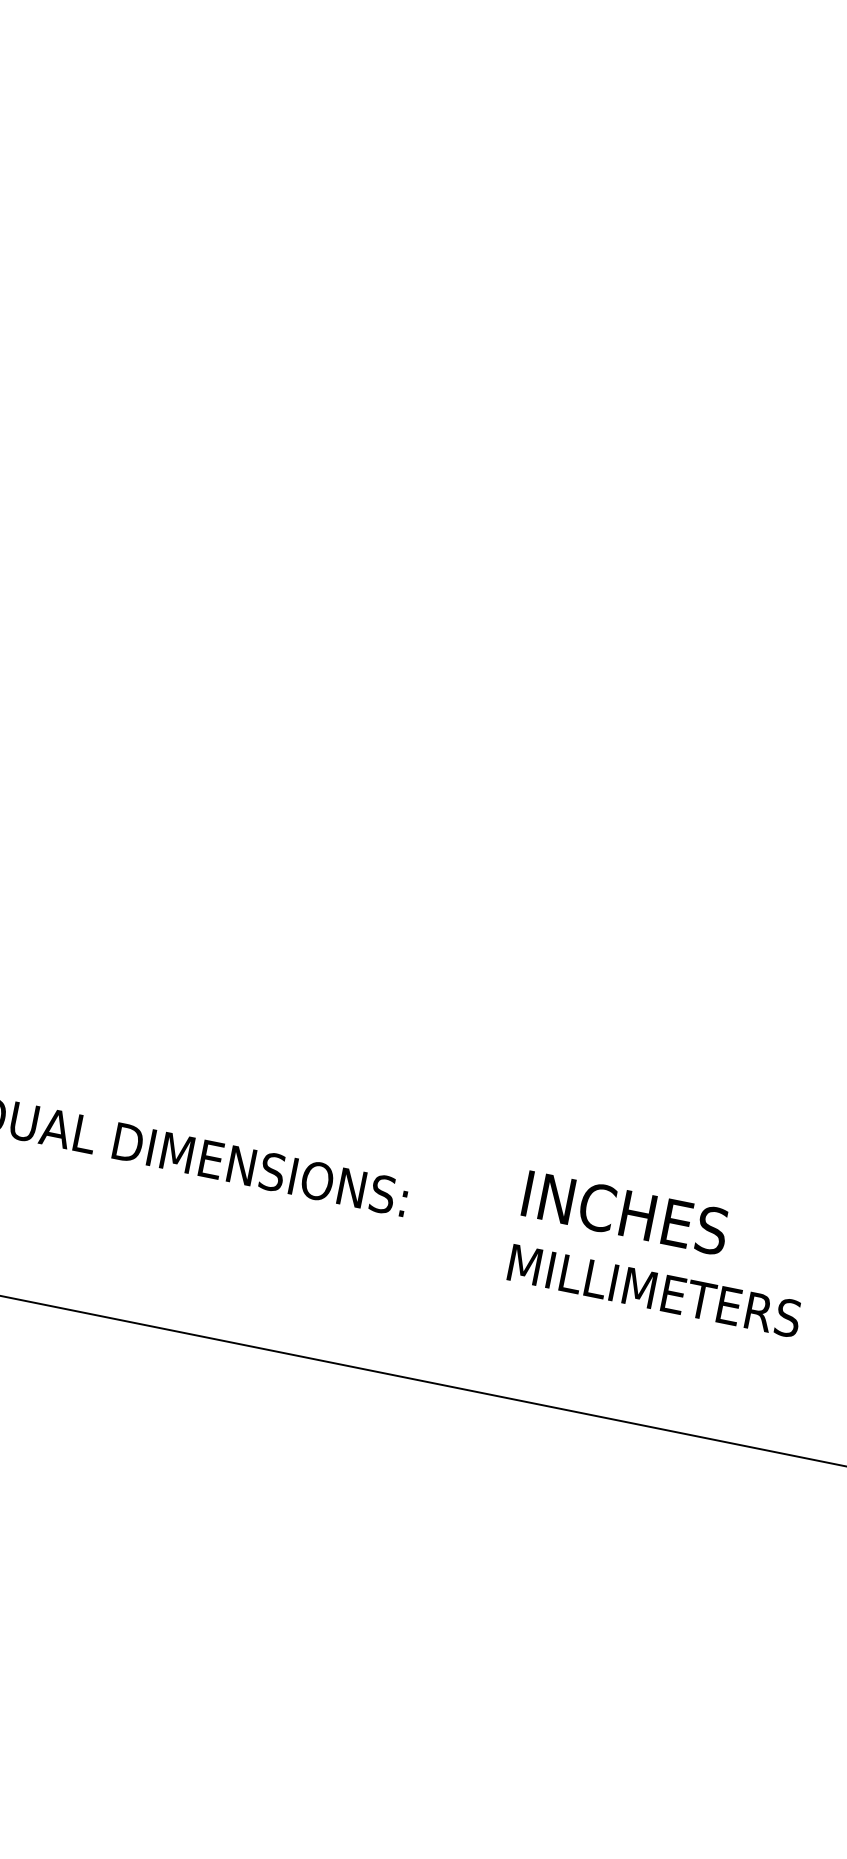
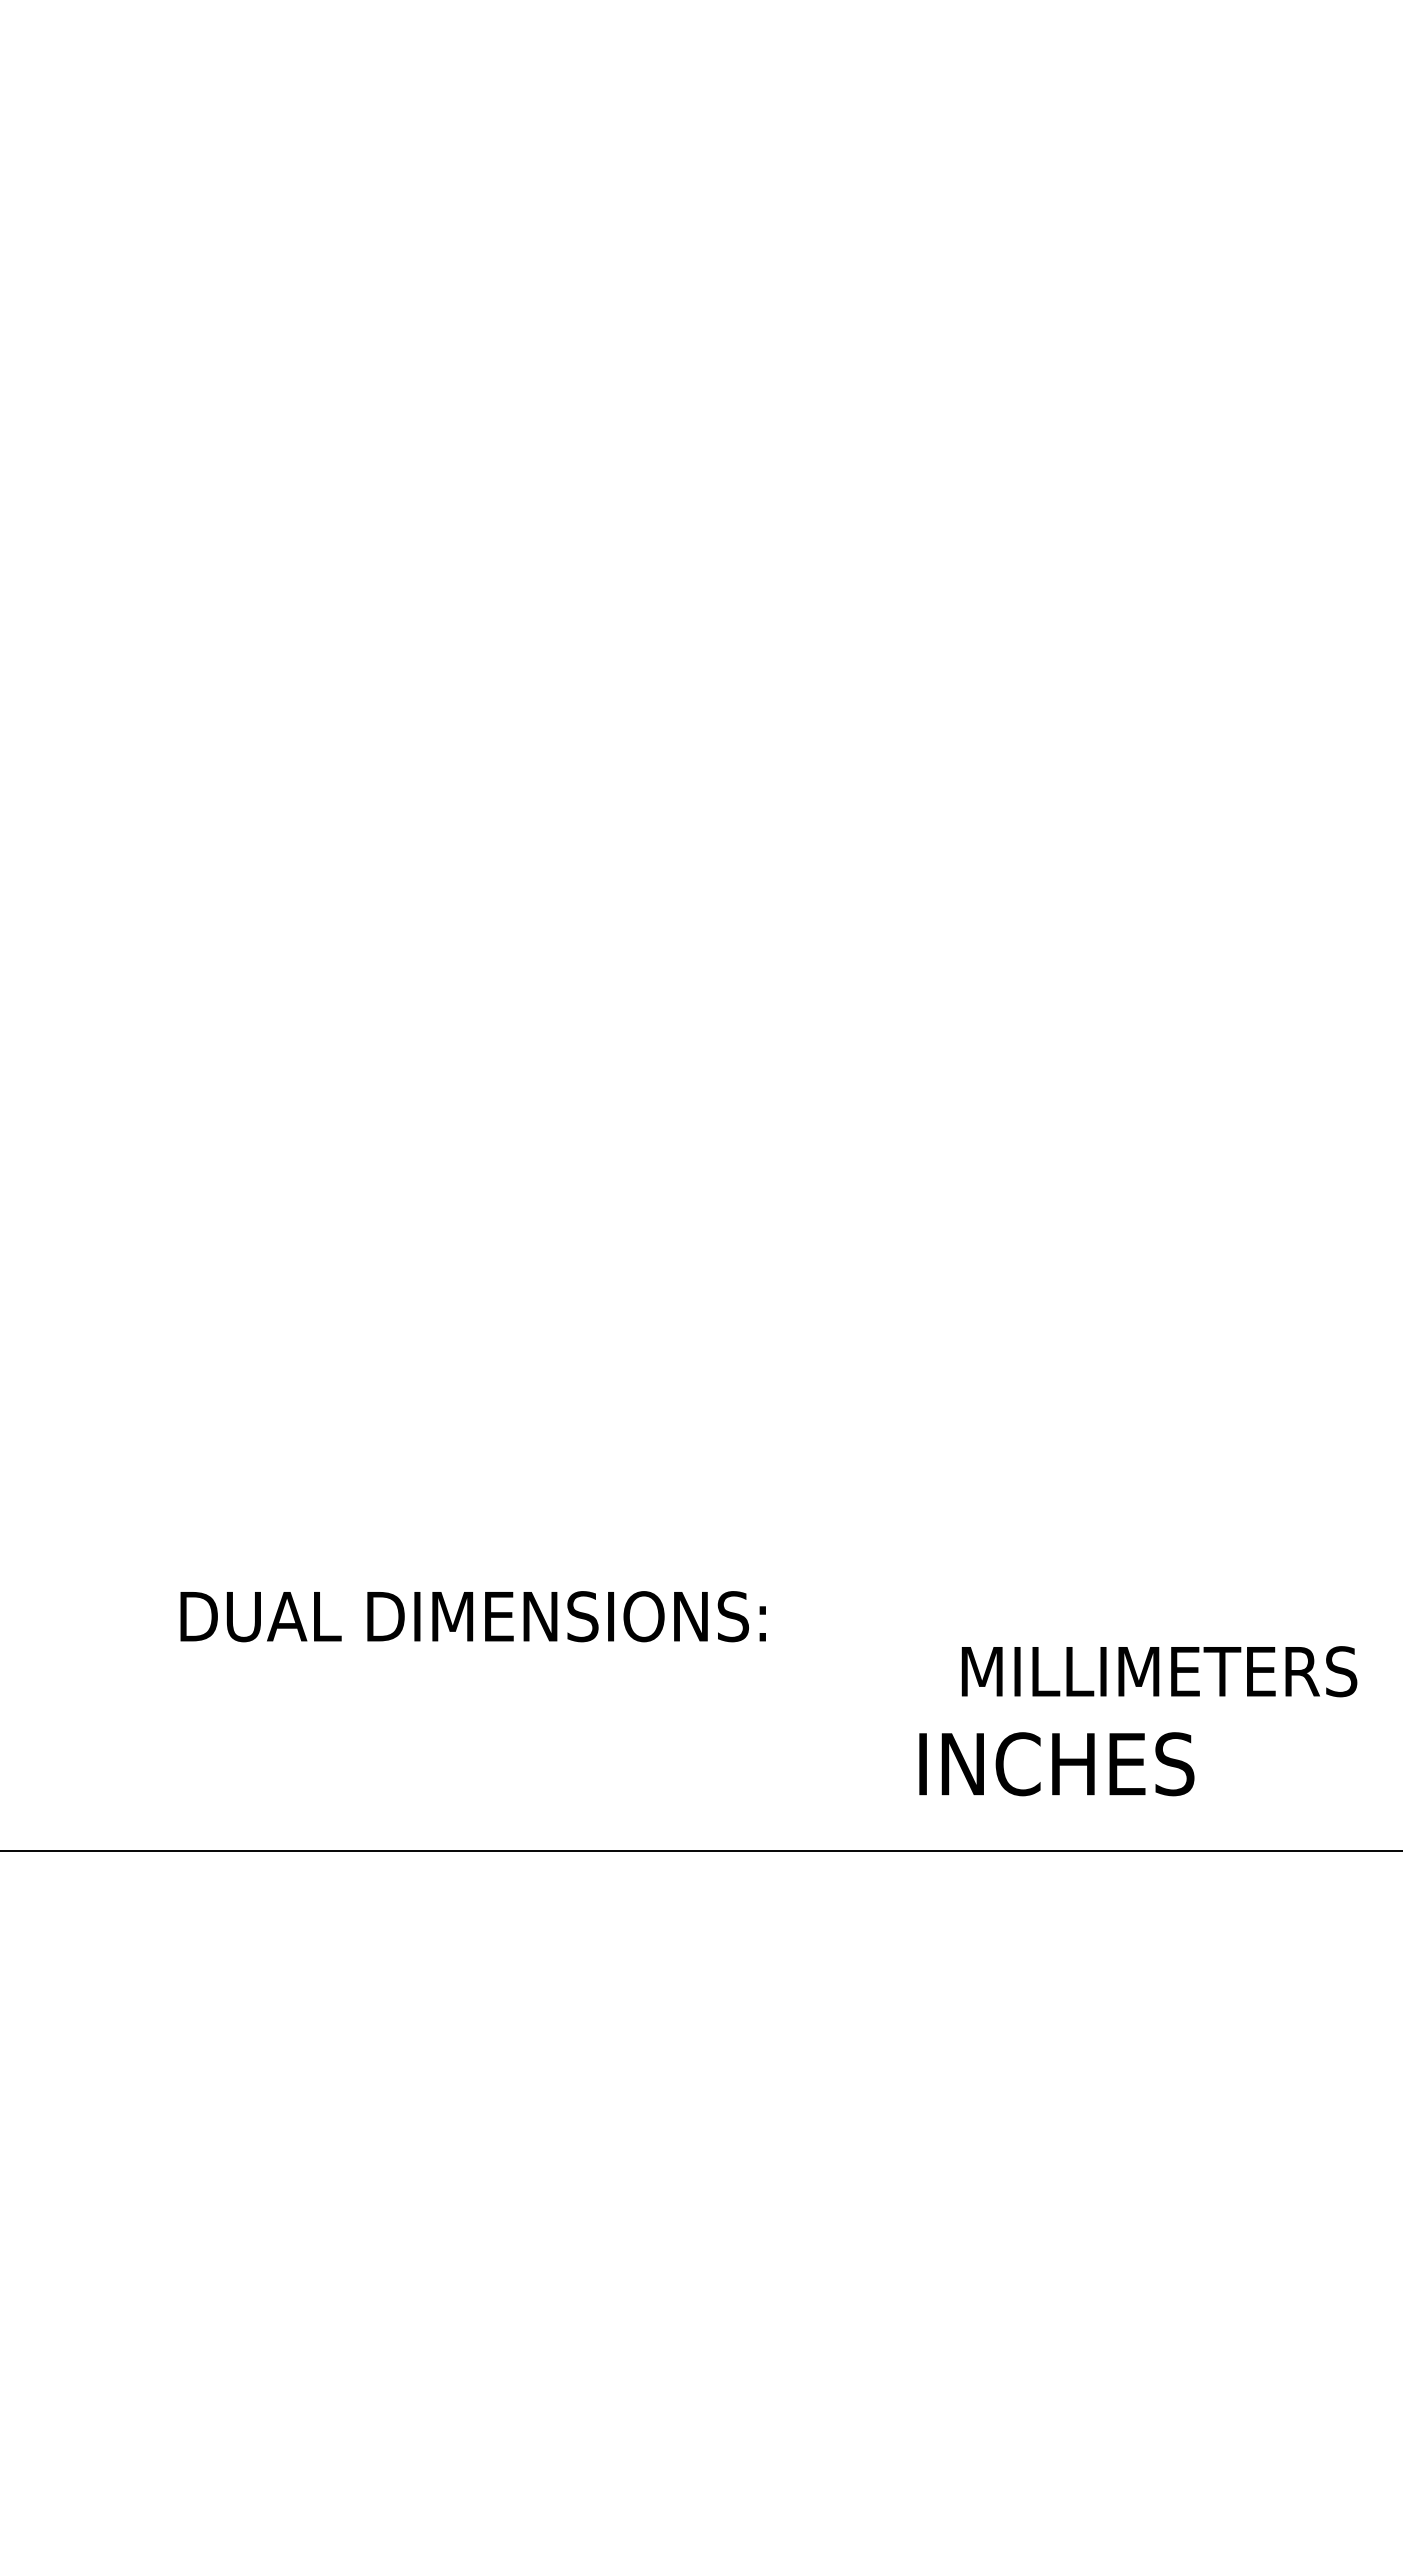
text: (625, 1213) -> (1056, 1764), moved
text: (654, 1290) -> (1159, 1671), moved

